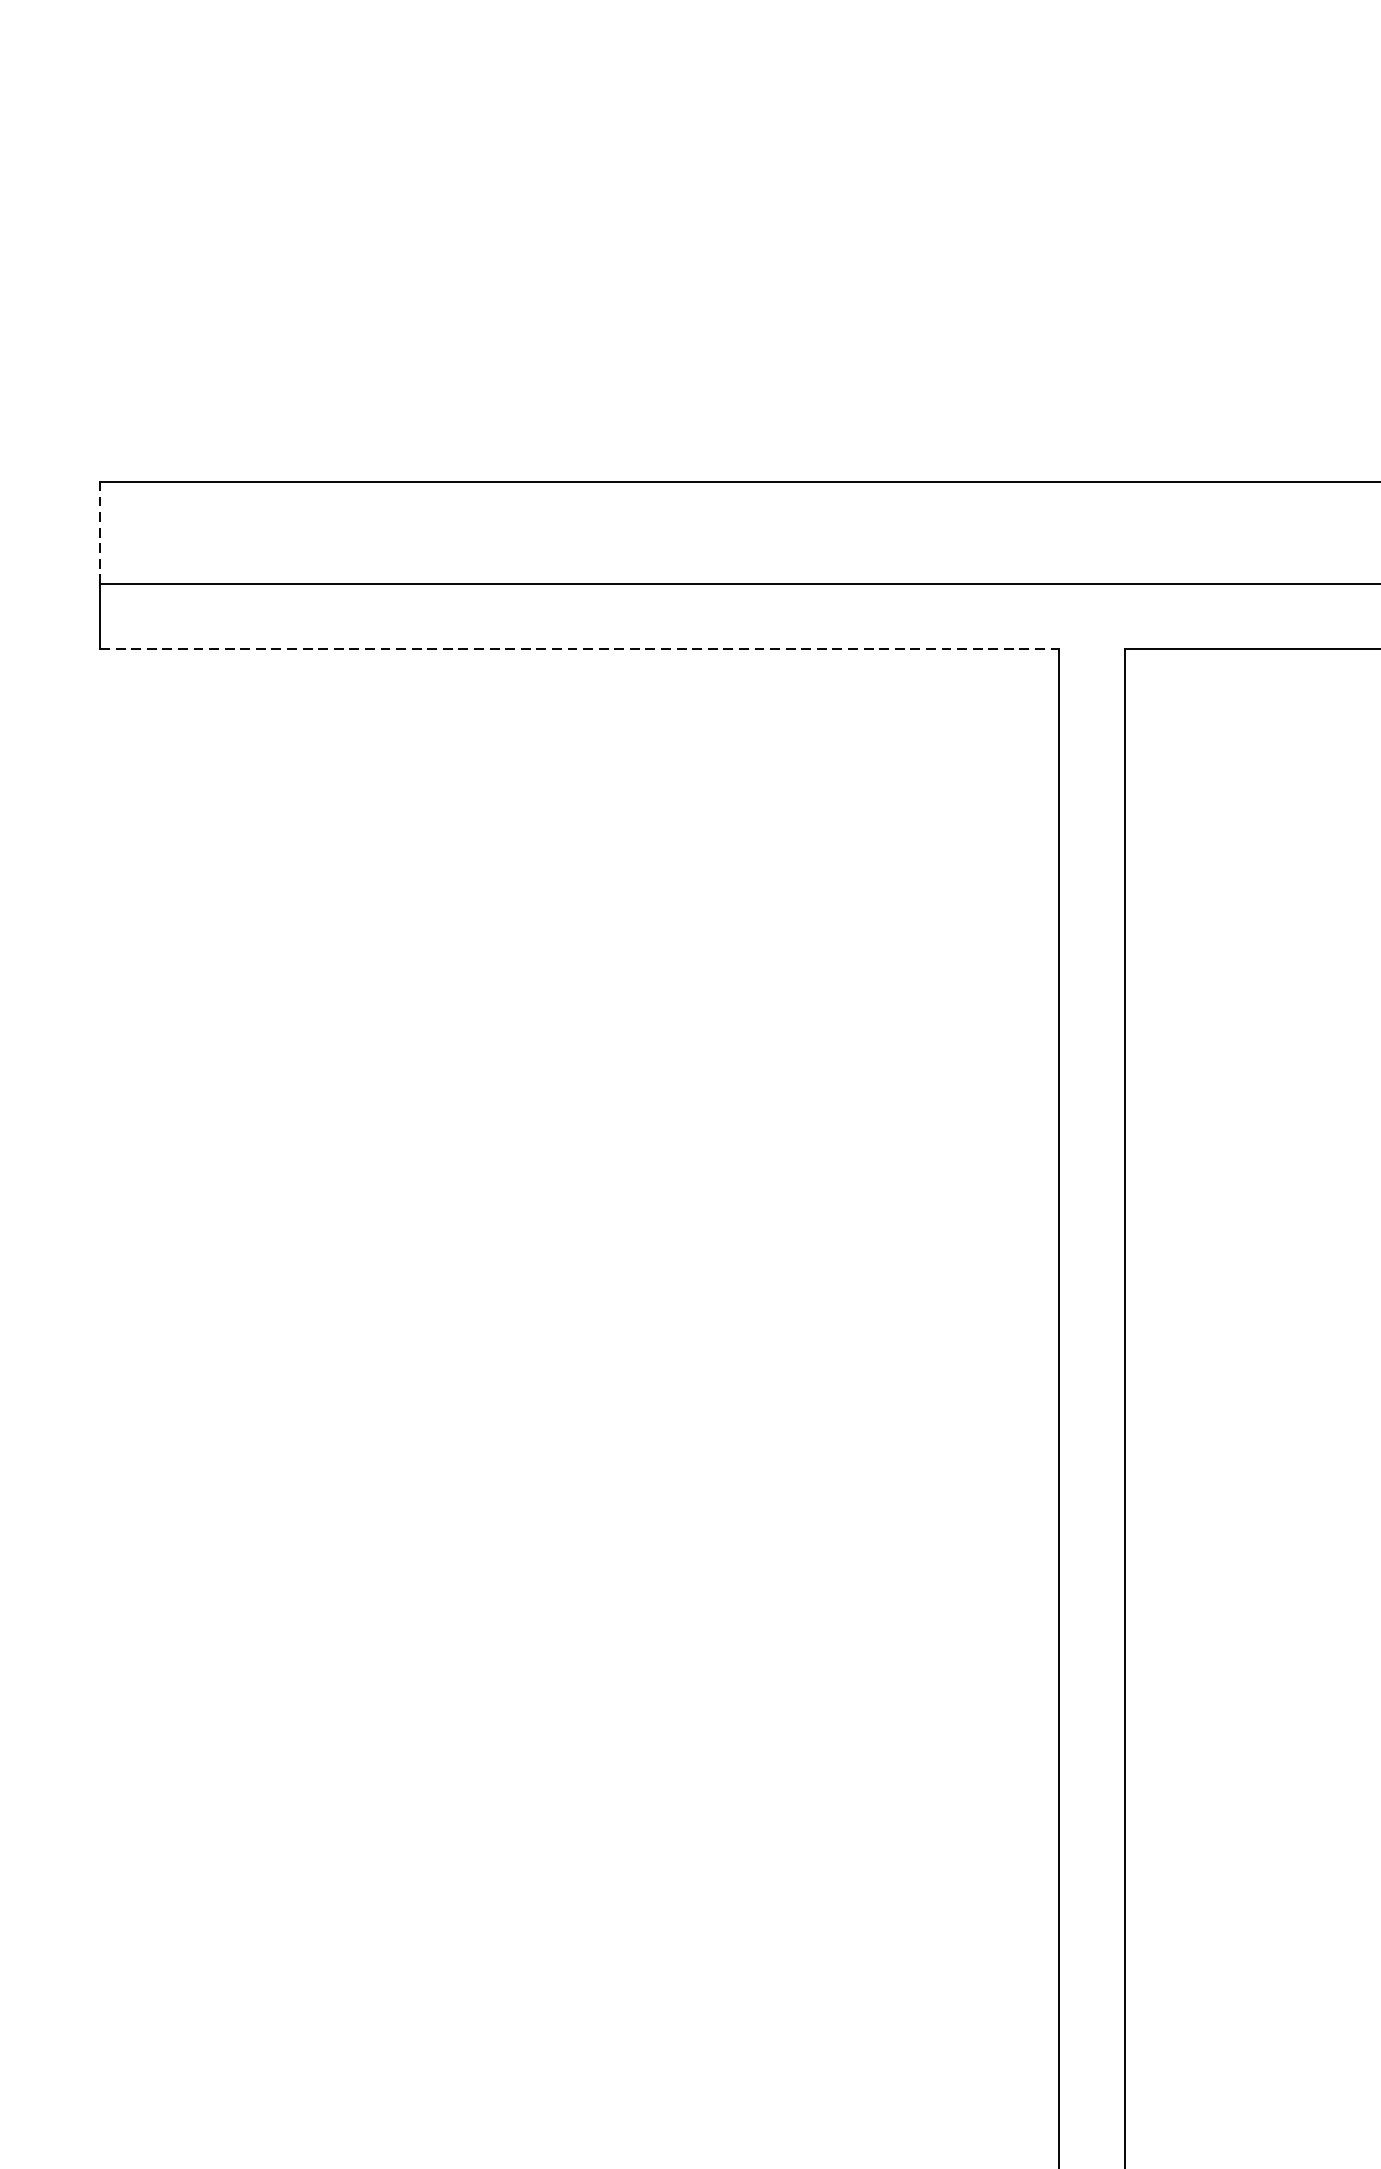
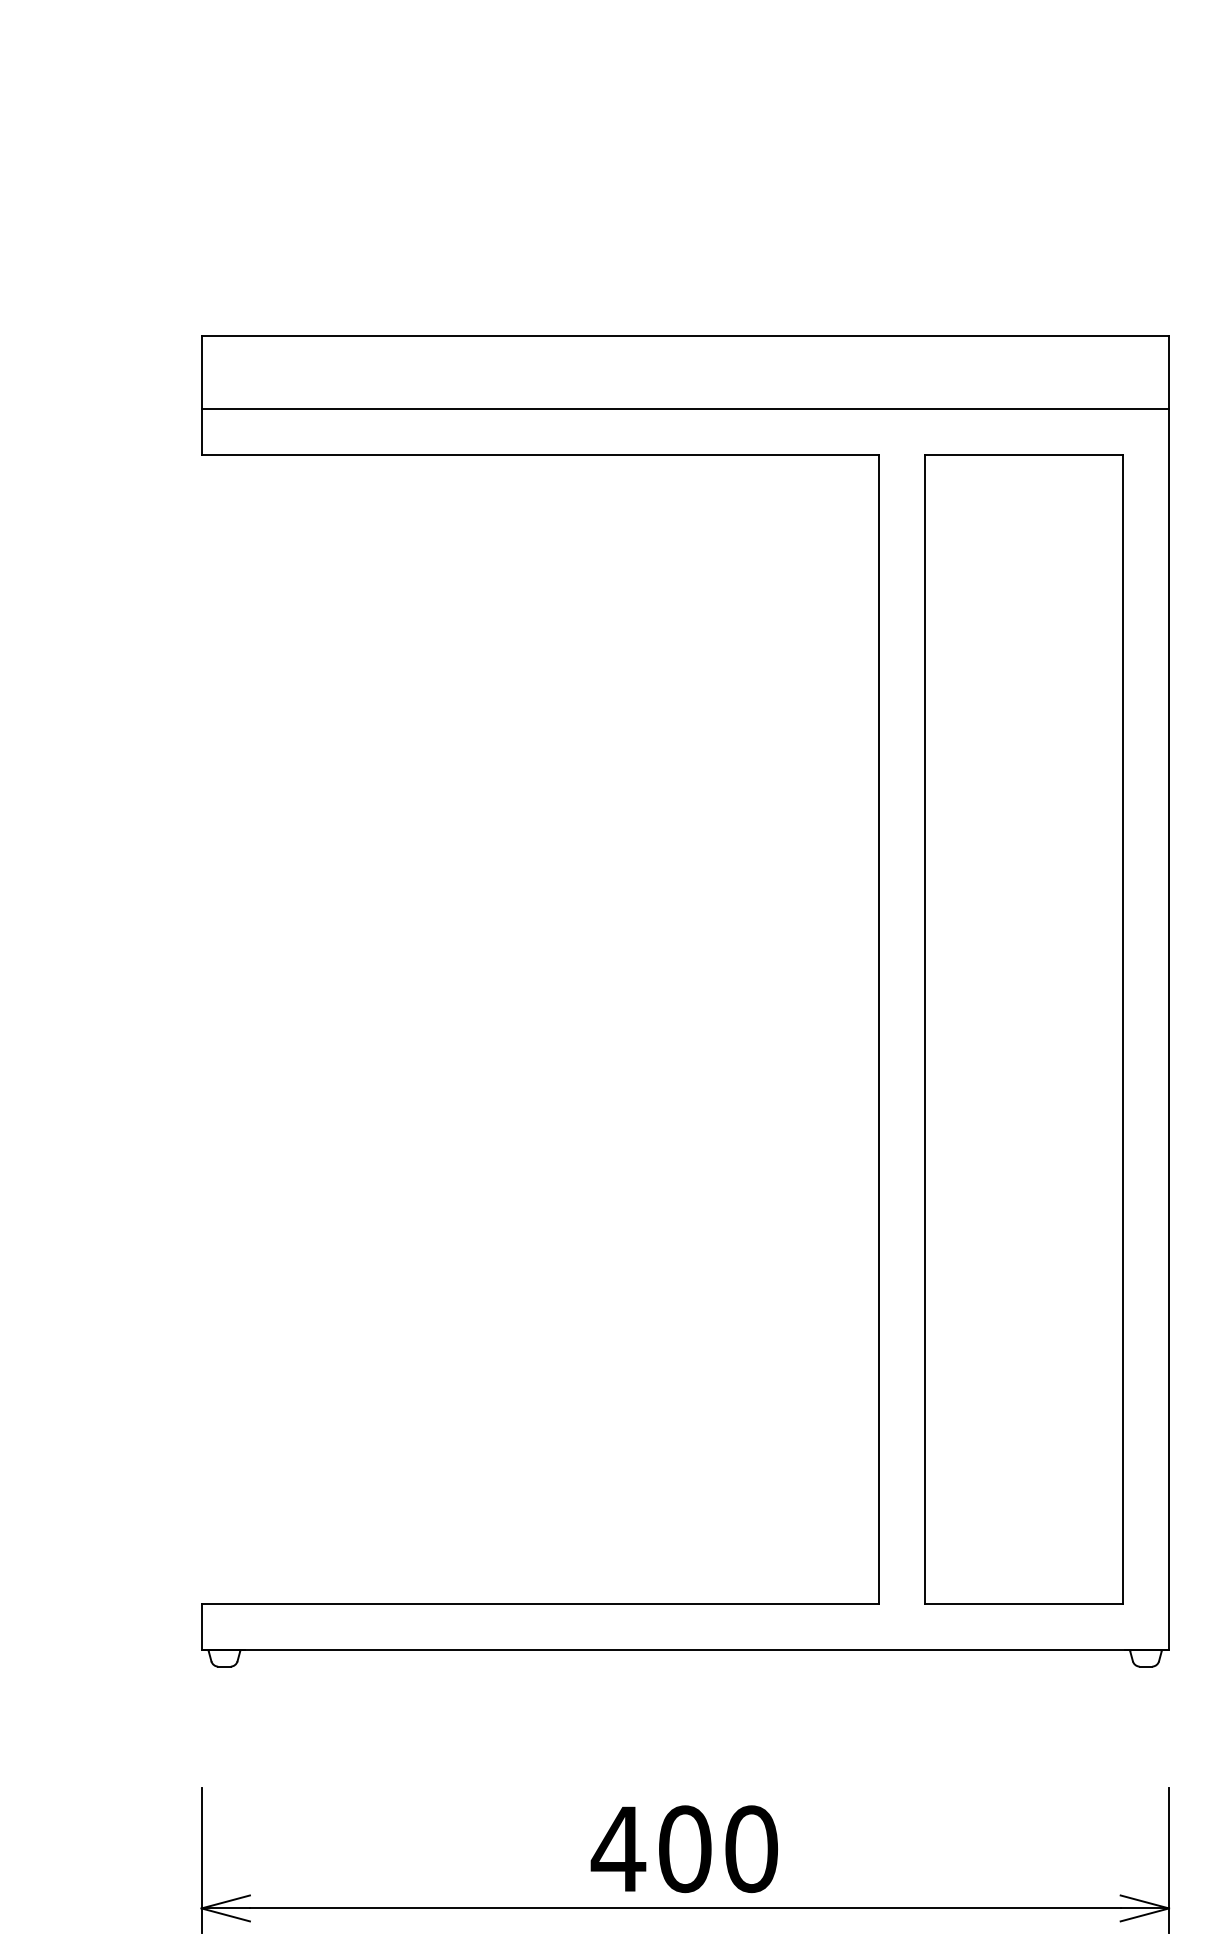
line: (99, 532) -> (201, 372), dashed -> solid
line: (580, 648) -> (540, 454), dashed -> solid

